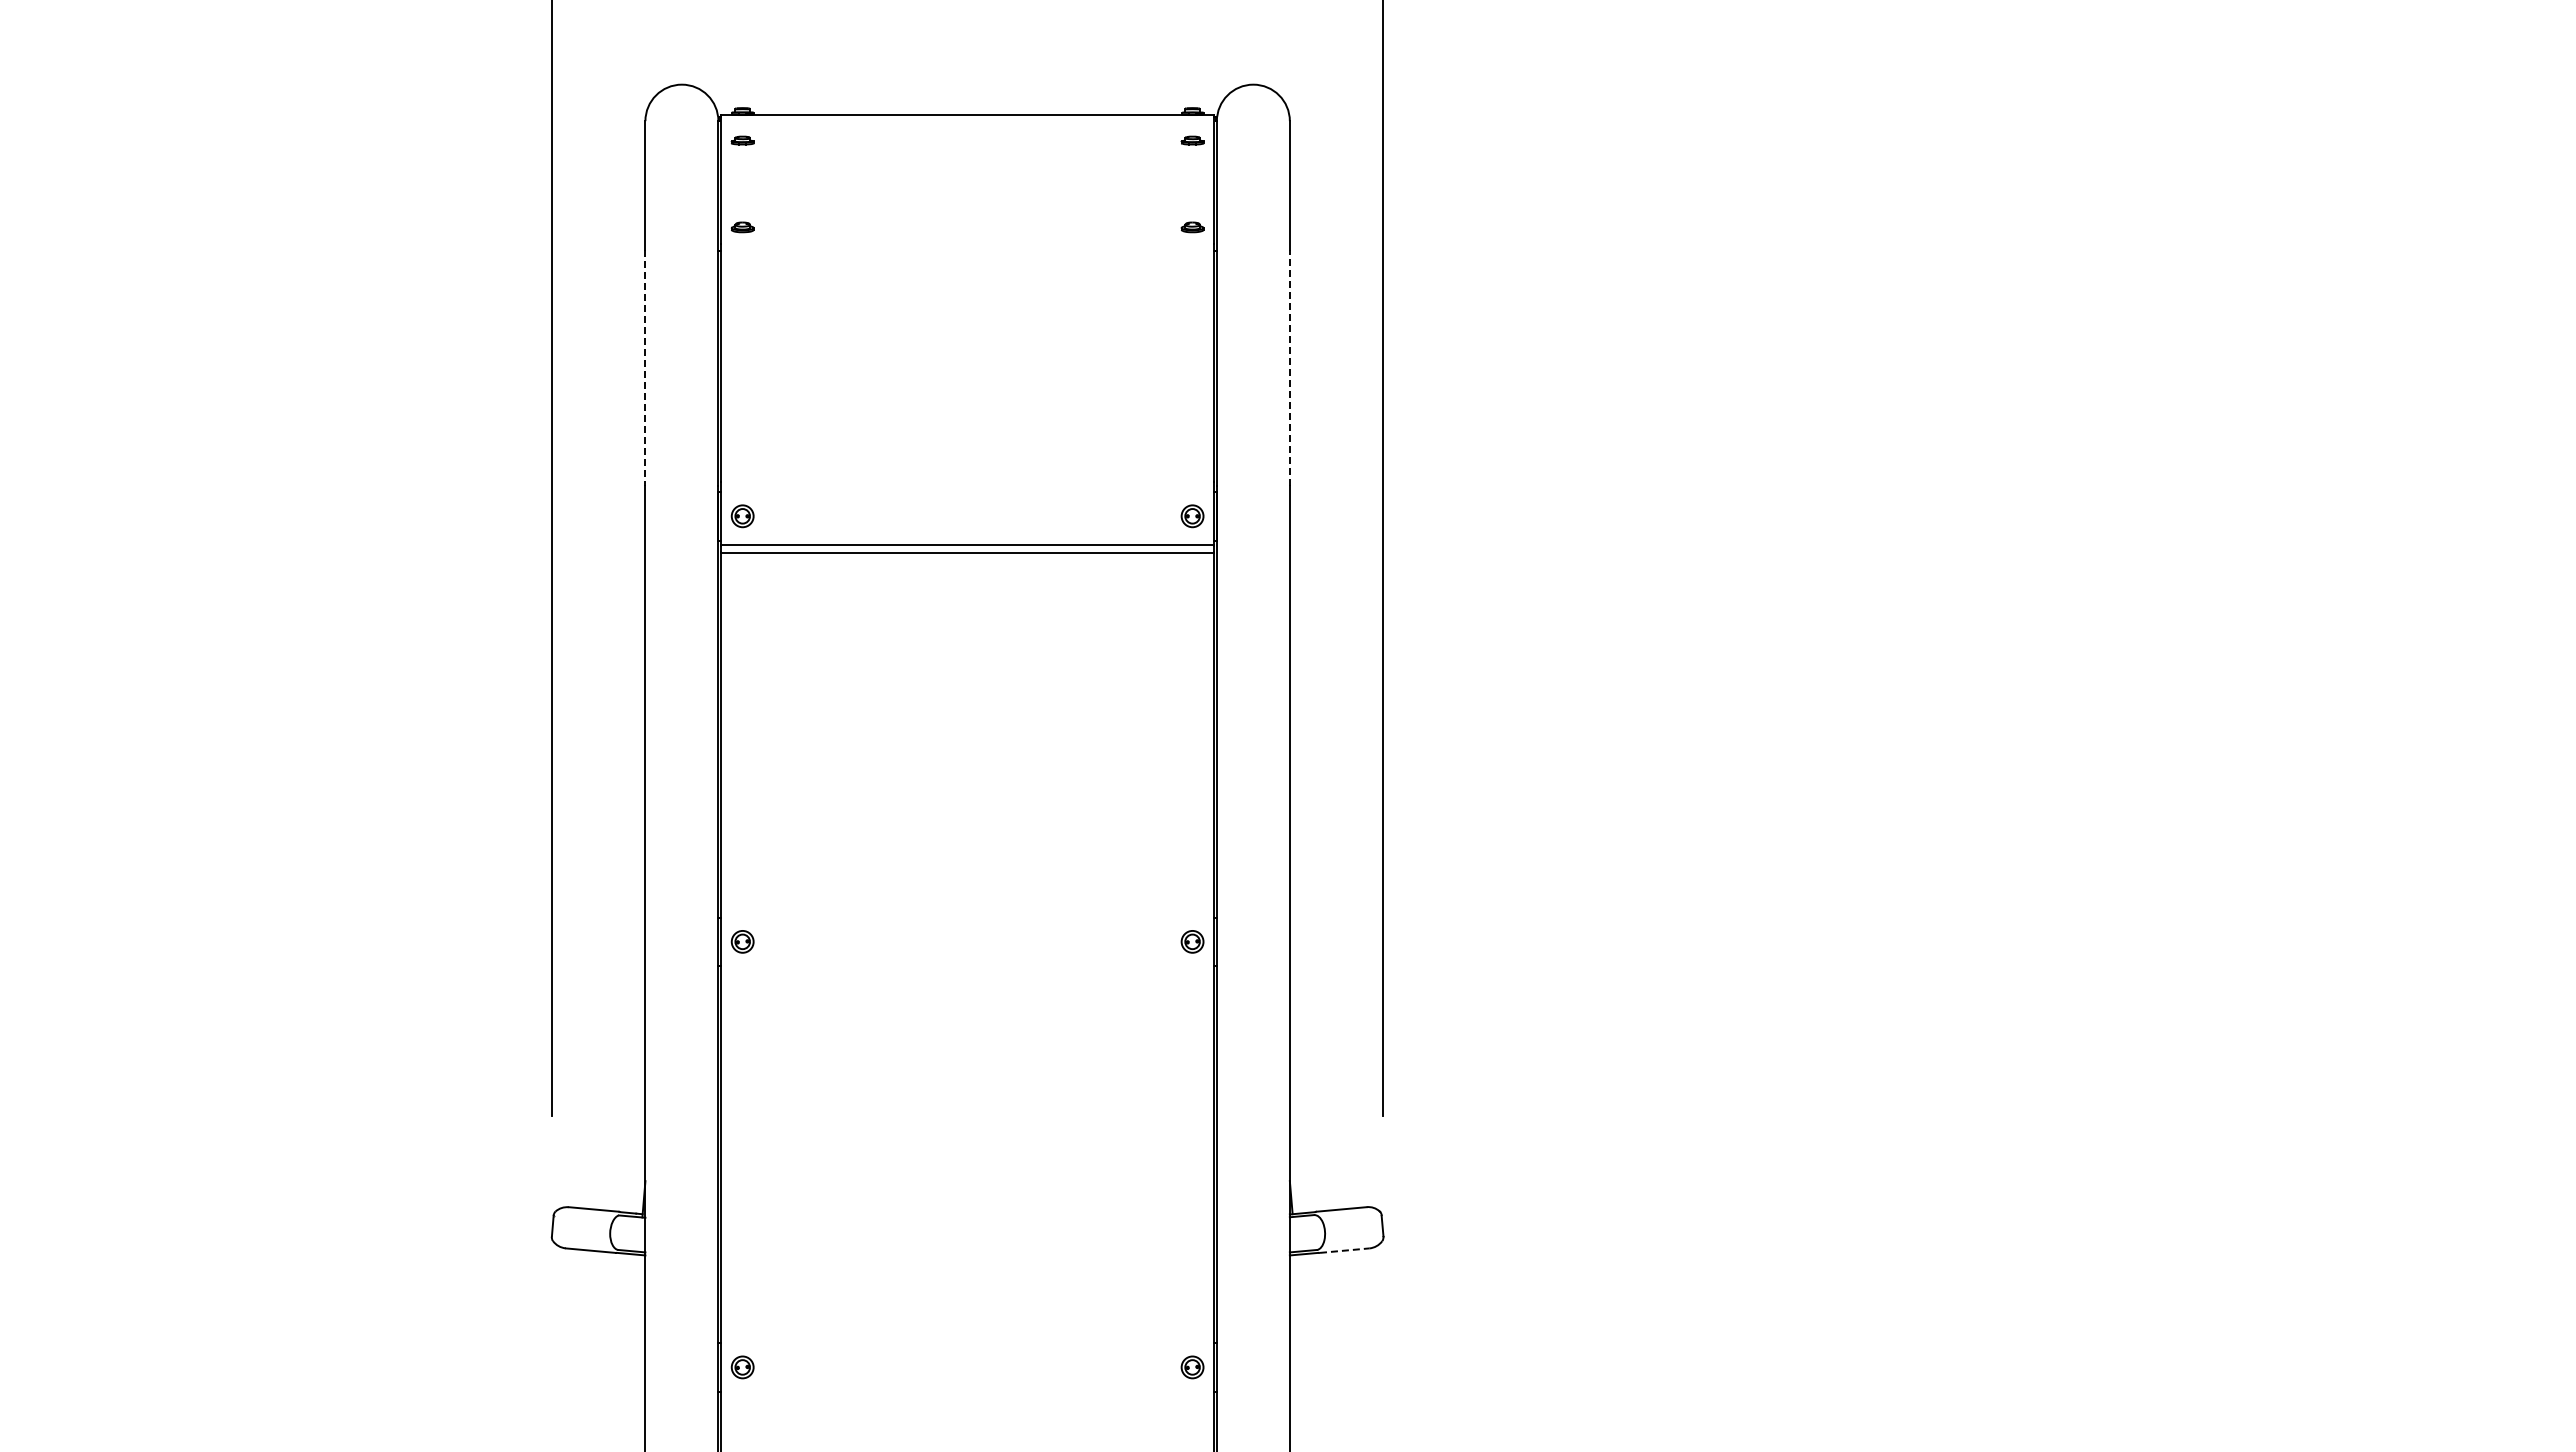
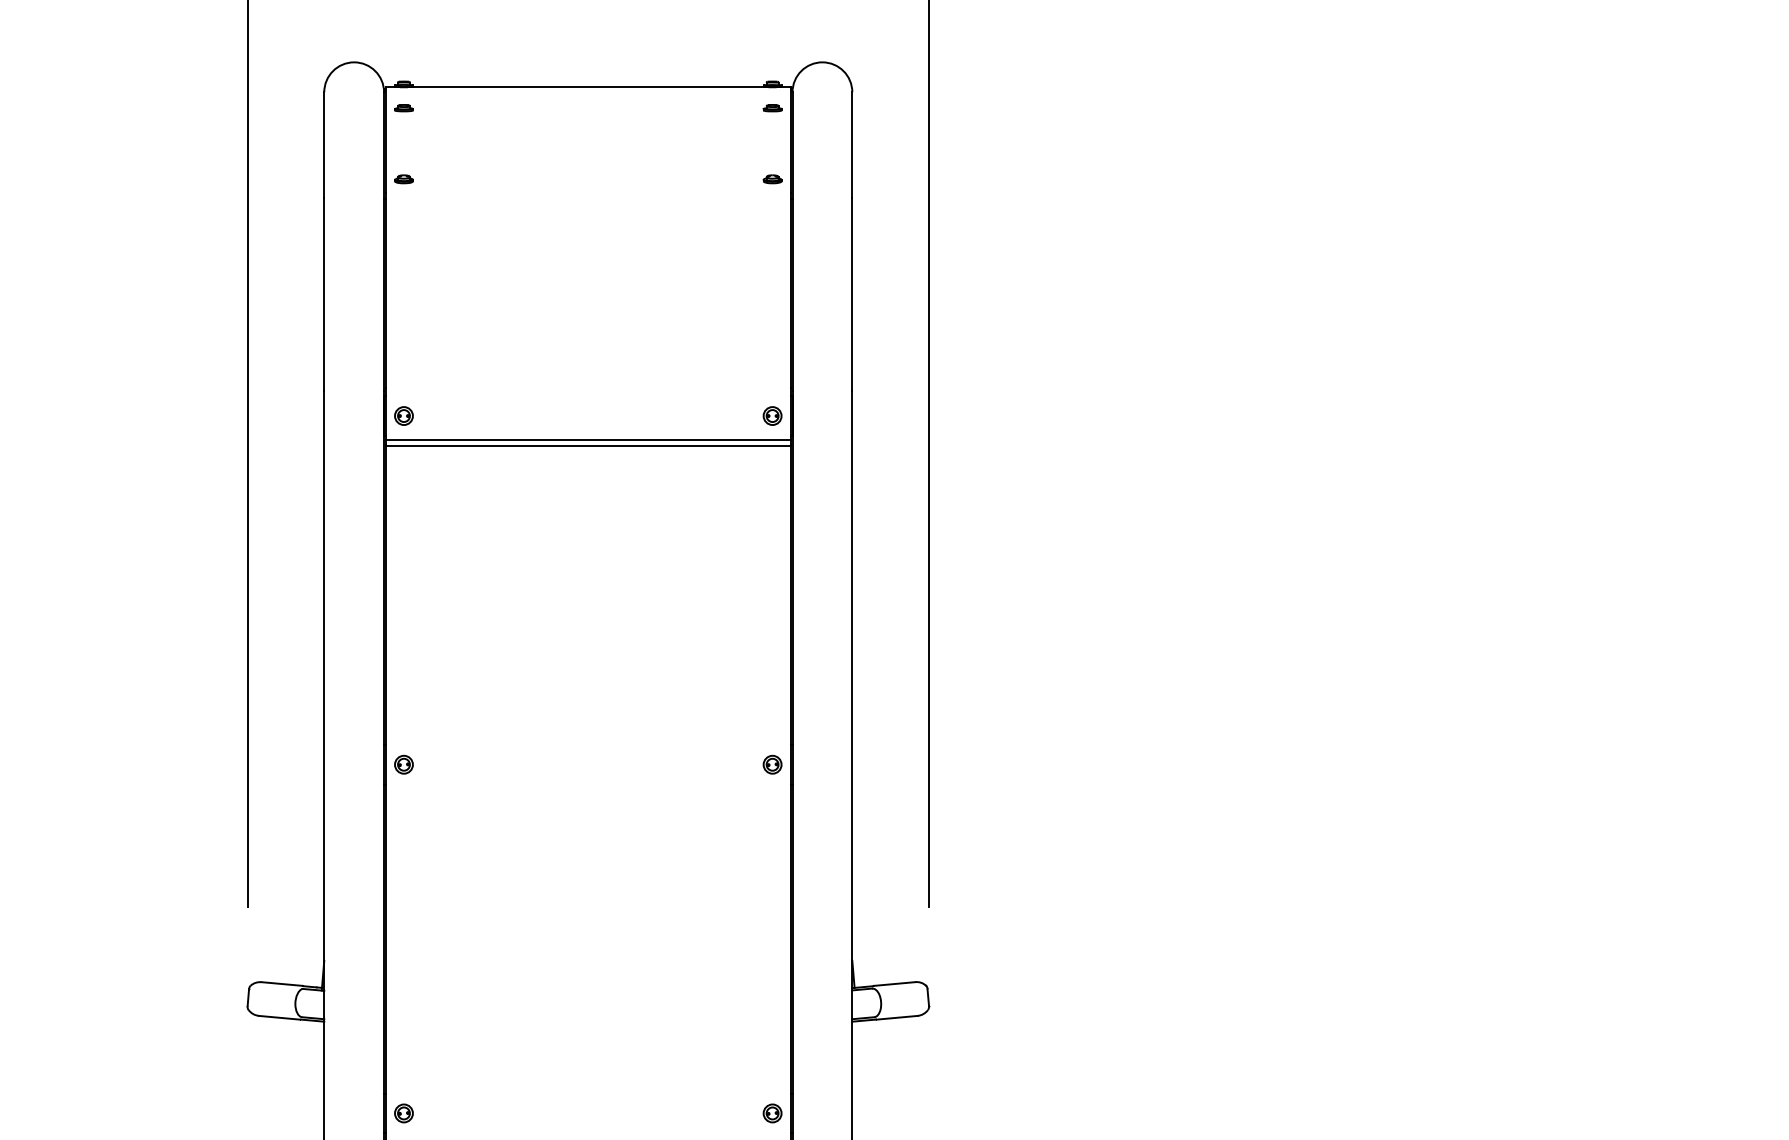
line: (645, 368) -> (324, 294), dashed -> solid
line: (1289, 368) -> (852, 294), dashed -> solid
line: (1344, 1250) -> (897, 1017), dashed -> solid

